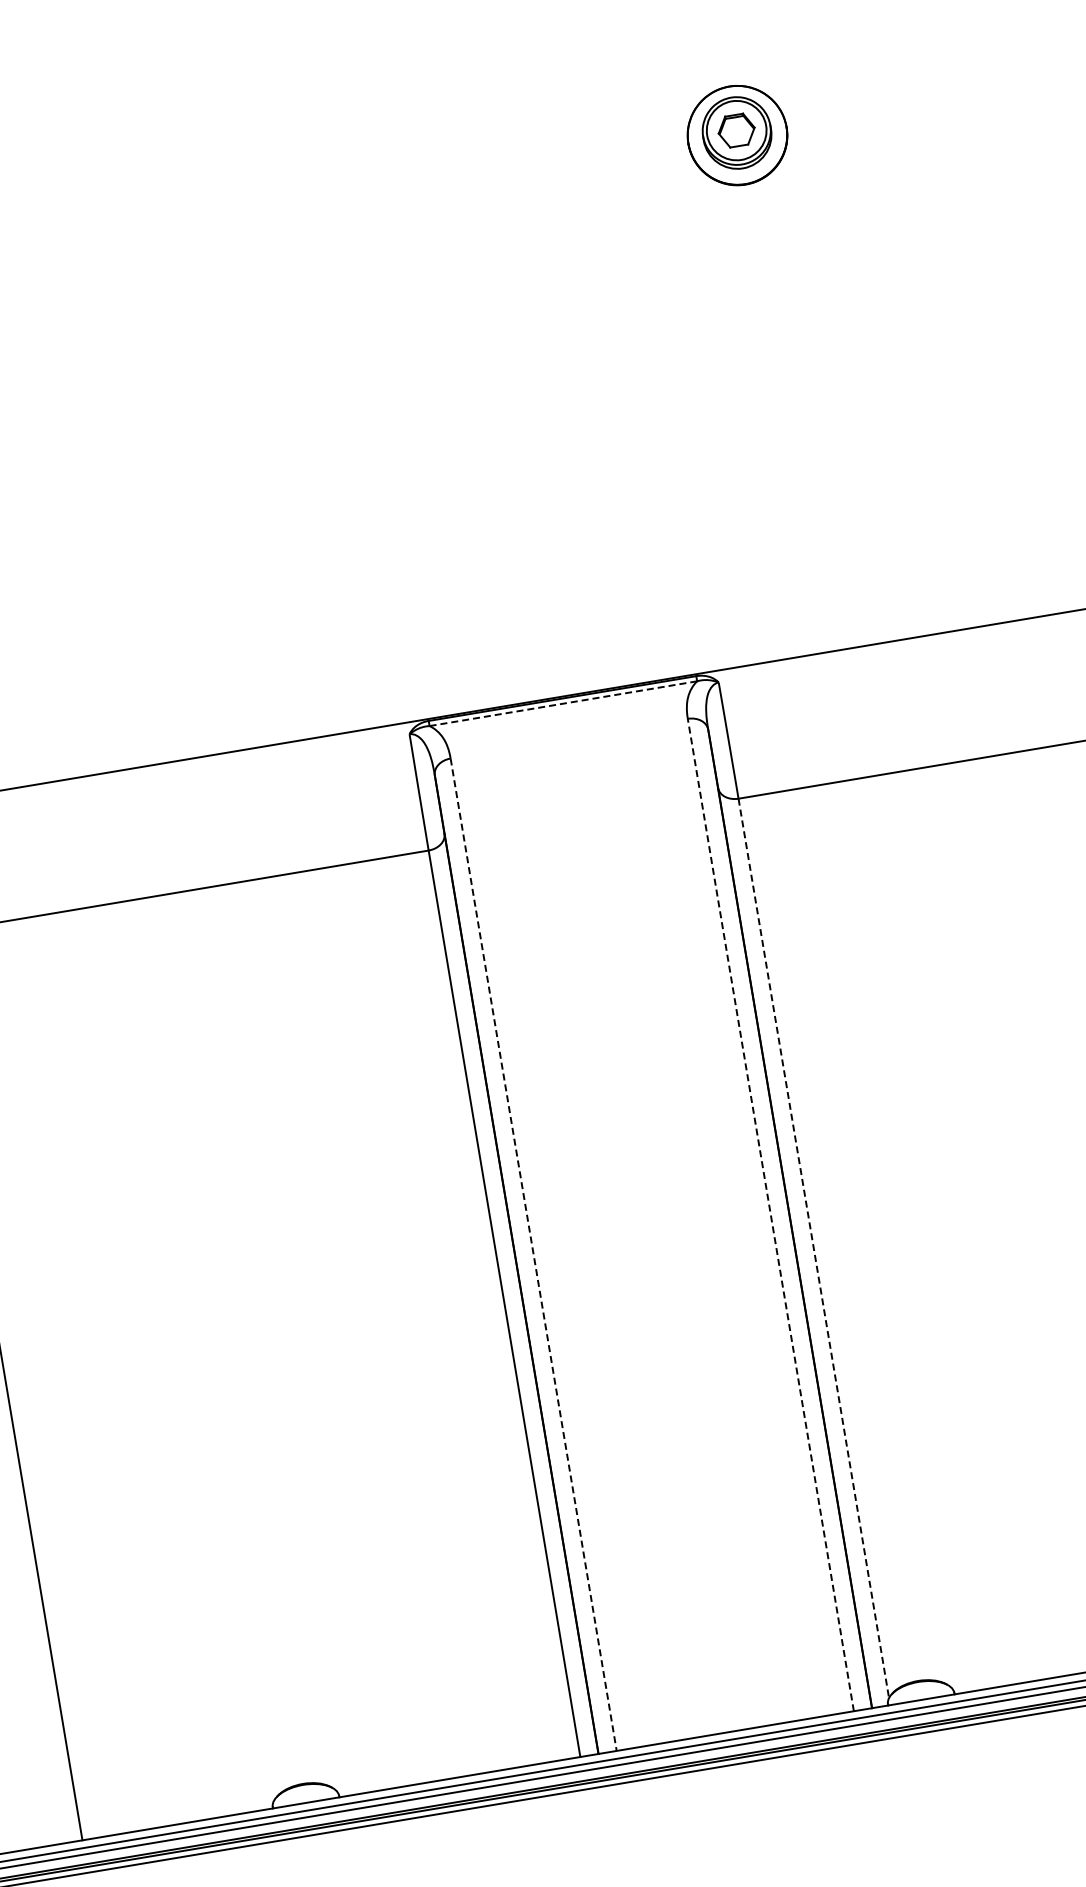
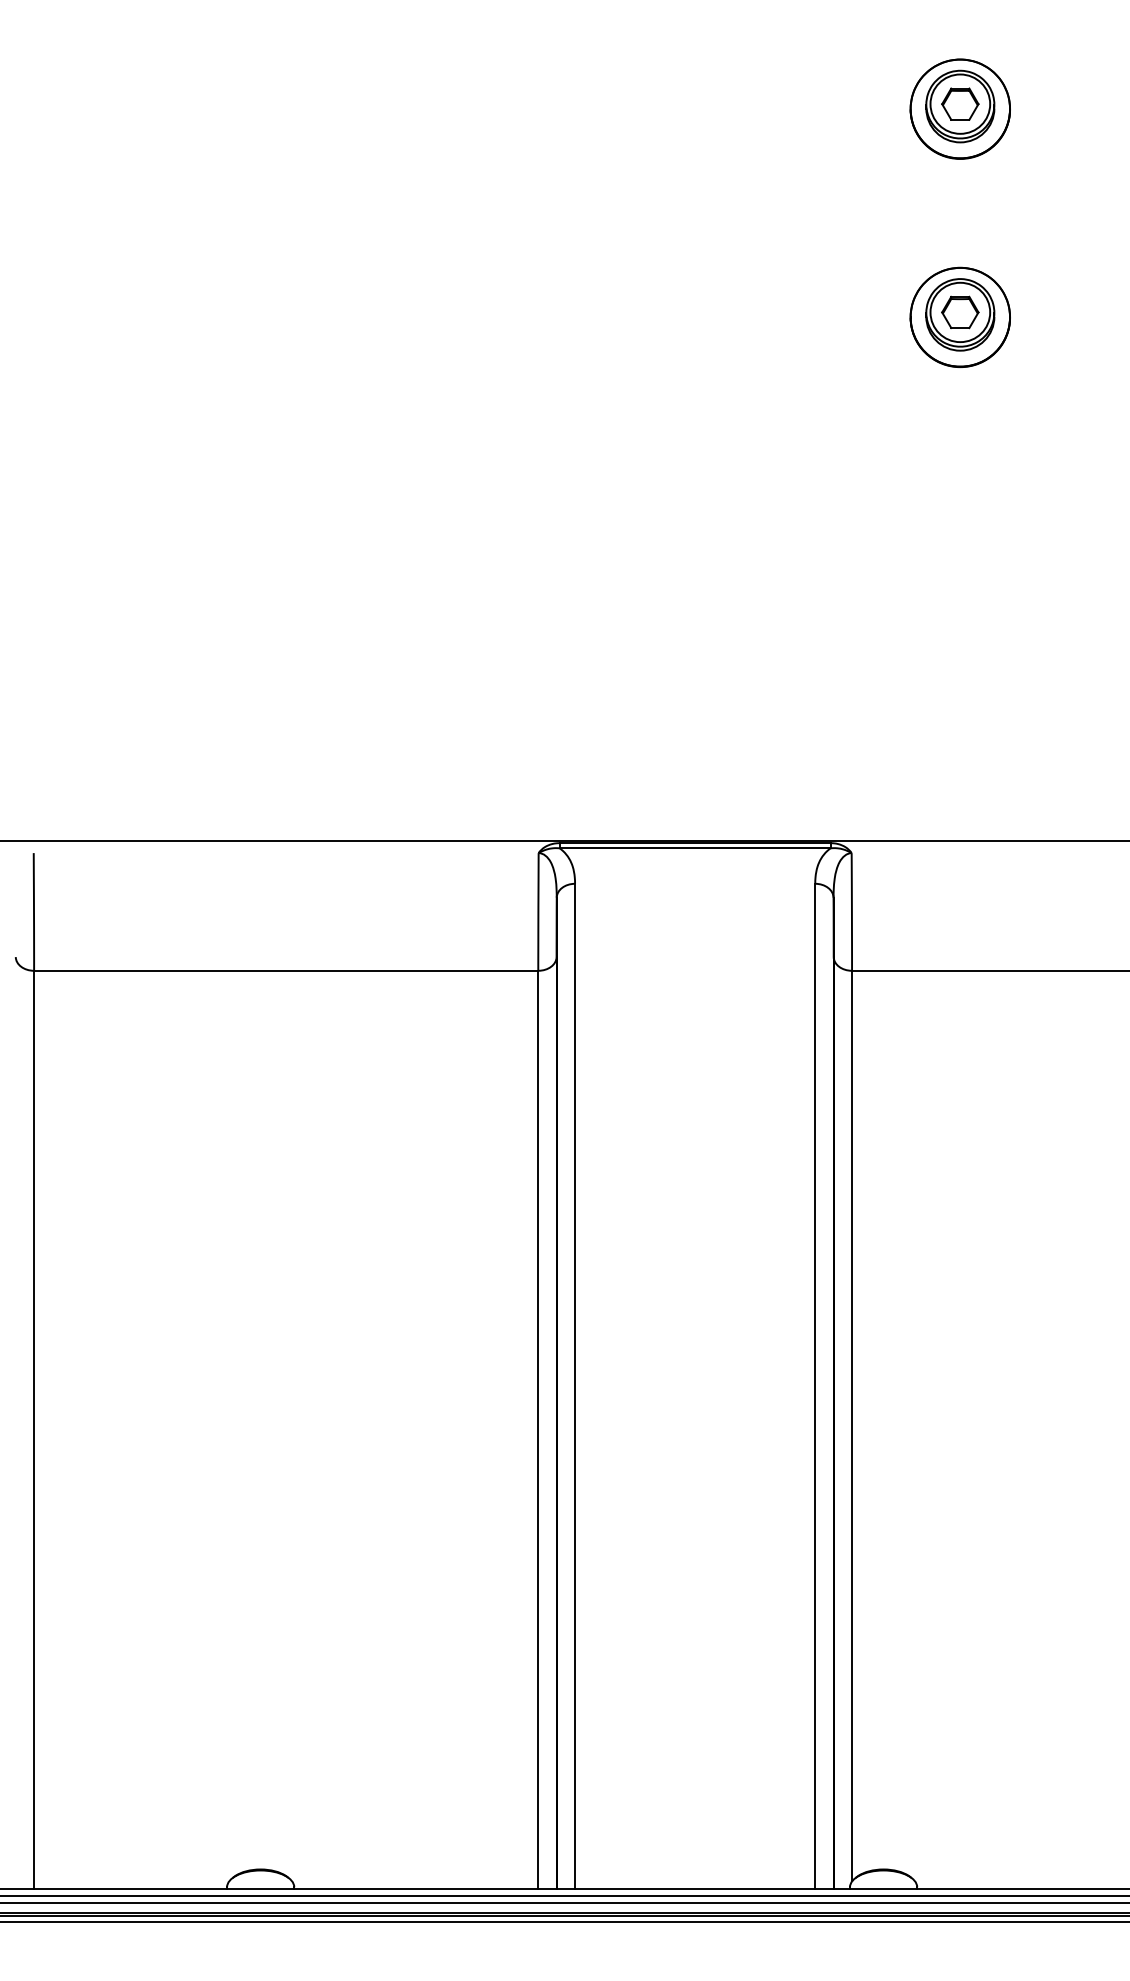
line: (563, 703) -> (695, 848), dashed -> solid
line: (770, 1214) -> (815, 1385), dashed -> solid
line: (814, 1248) -> (852, 1426), dashed -> solid
line: (534, 1254) -> (575, 1386), dashed -> solid

